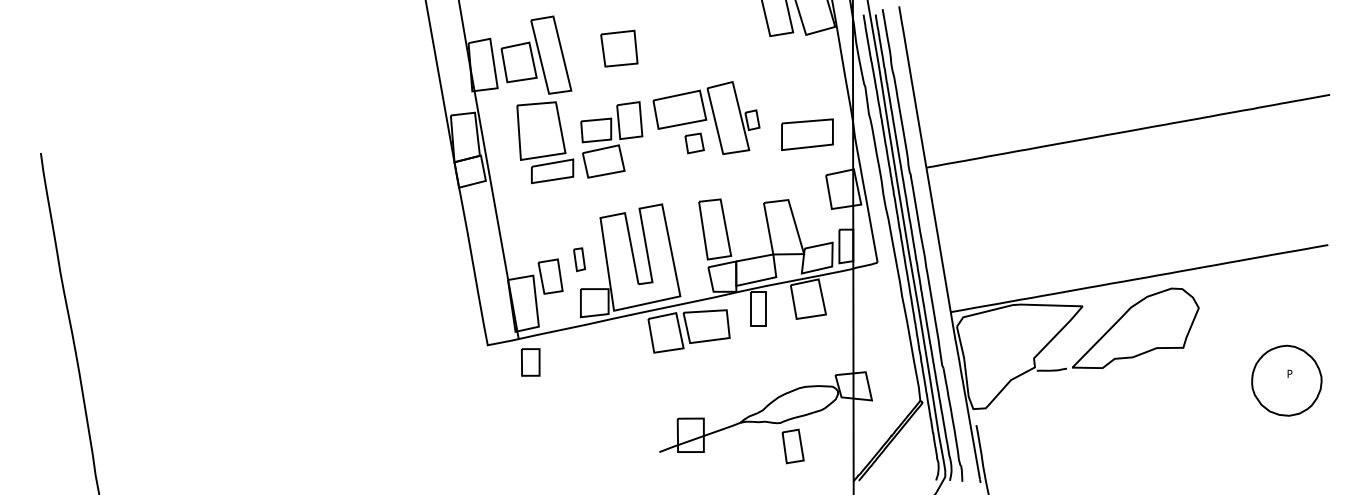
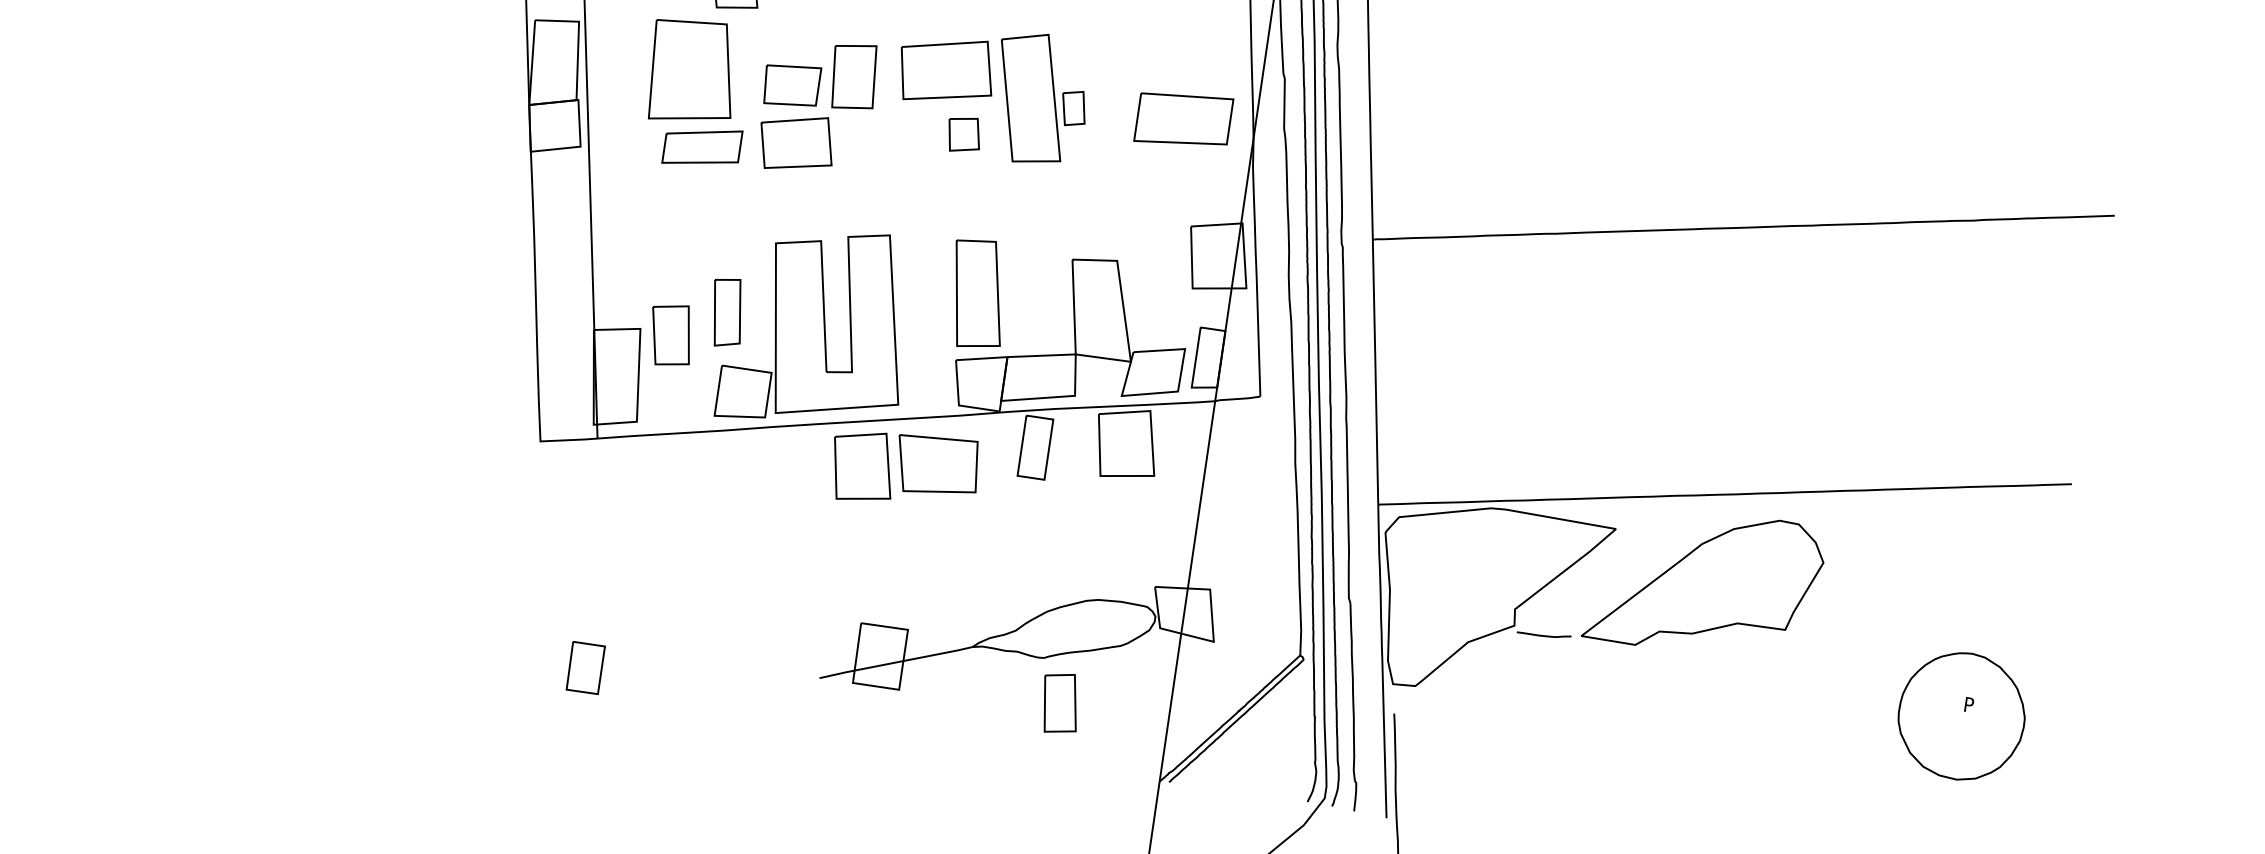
part: (807, 134) -> (1183, 119), moved
part: (579, 259) -> (727, 312), size x1.67
part: (530, 362) -> (585, 668), moved

